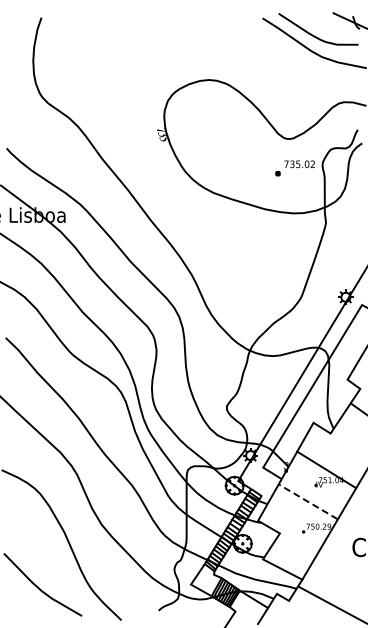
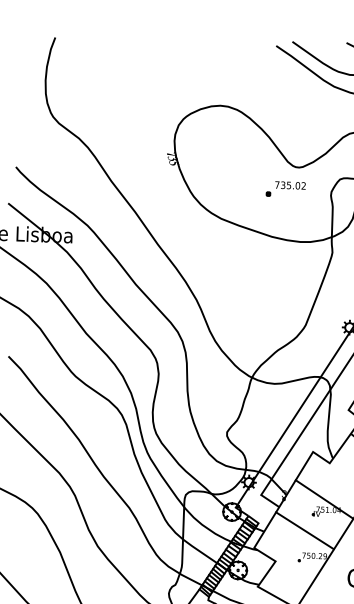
part: (294, 168) -> (285, 189), moved
line: (307, 501) -> (304, 530), dashed -> solid

